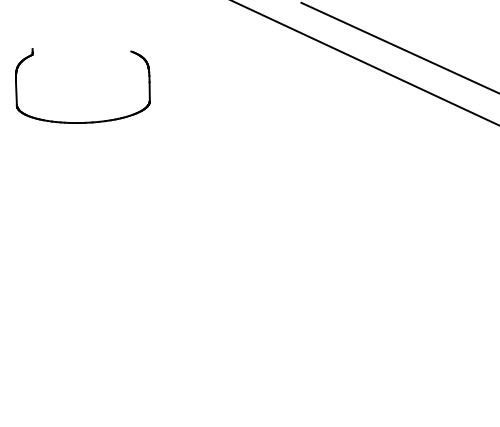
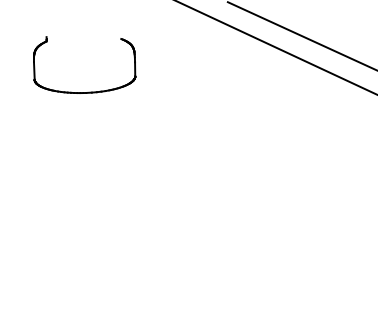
part: (88, 120) -> (88, 91), moved

